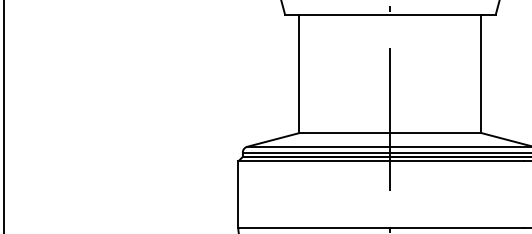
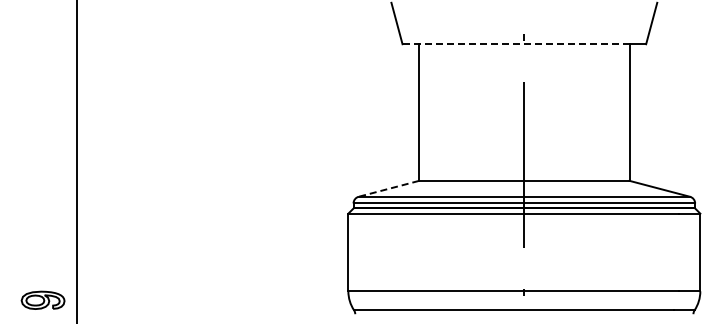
line: (384, 15) -> (517, 44), solid -> dashed
line: (273, 139) -> (388, 188), solid -> dashed

